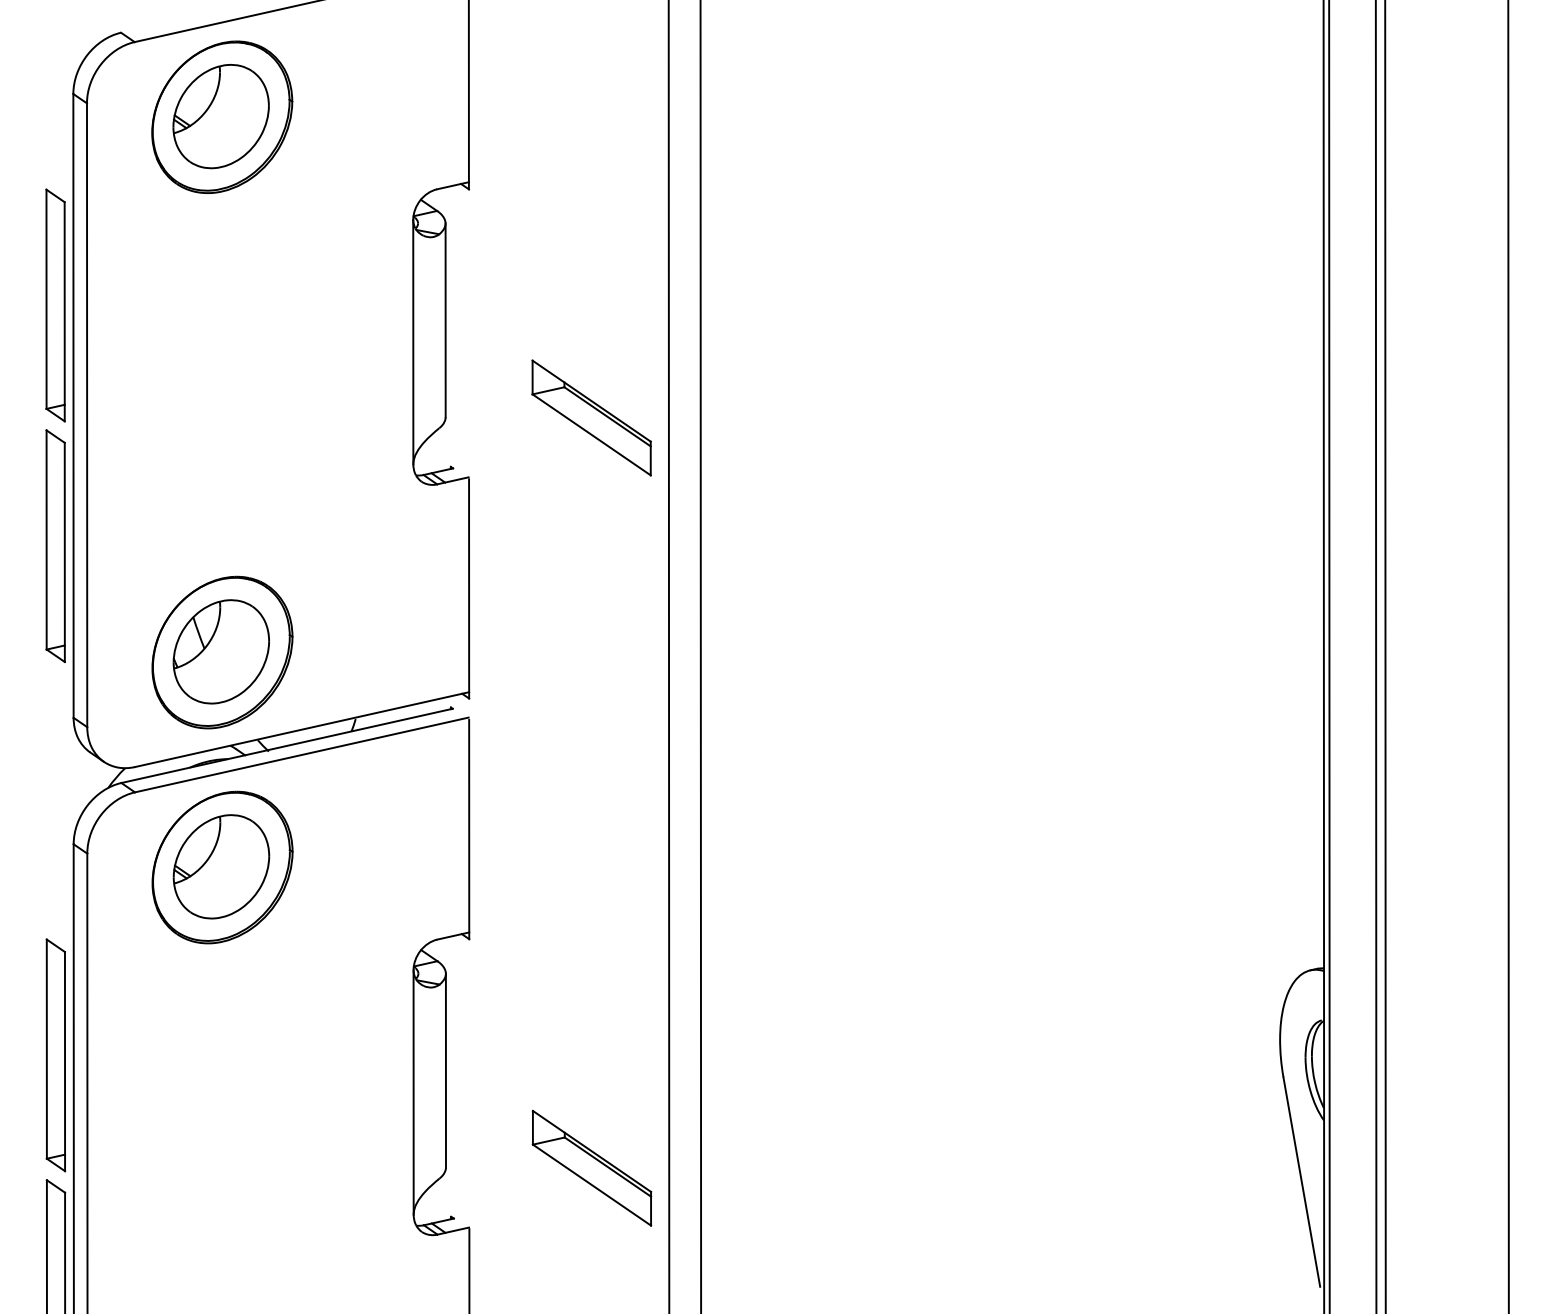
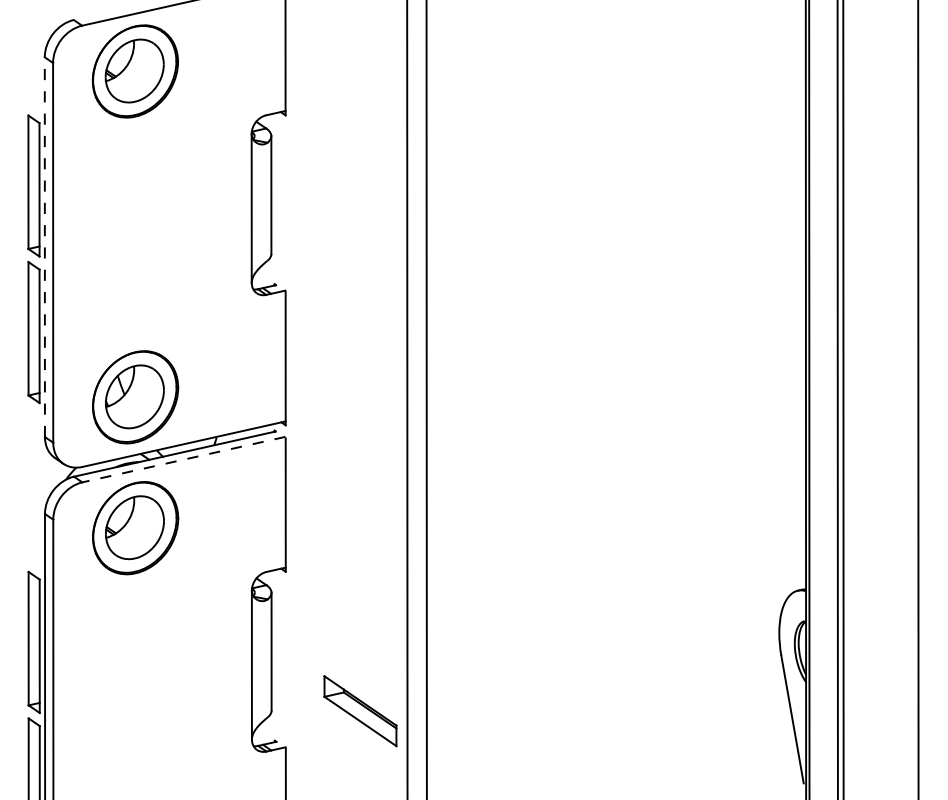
line: (72, 406) -> (44, 247), solid -> dashed
part: (592, 417) -> (360, 254), removed
line: (301, 754) -> (183, 459), solid -> dashed

